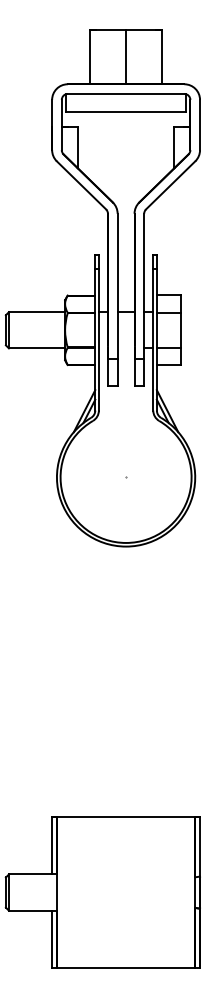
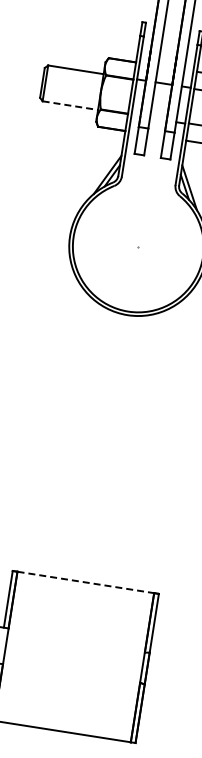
line: (37, 348) -> (70, 105), solid -> dashed
line: (126, 817) -> (86, 582), solid -> dashed

